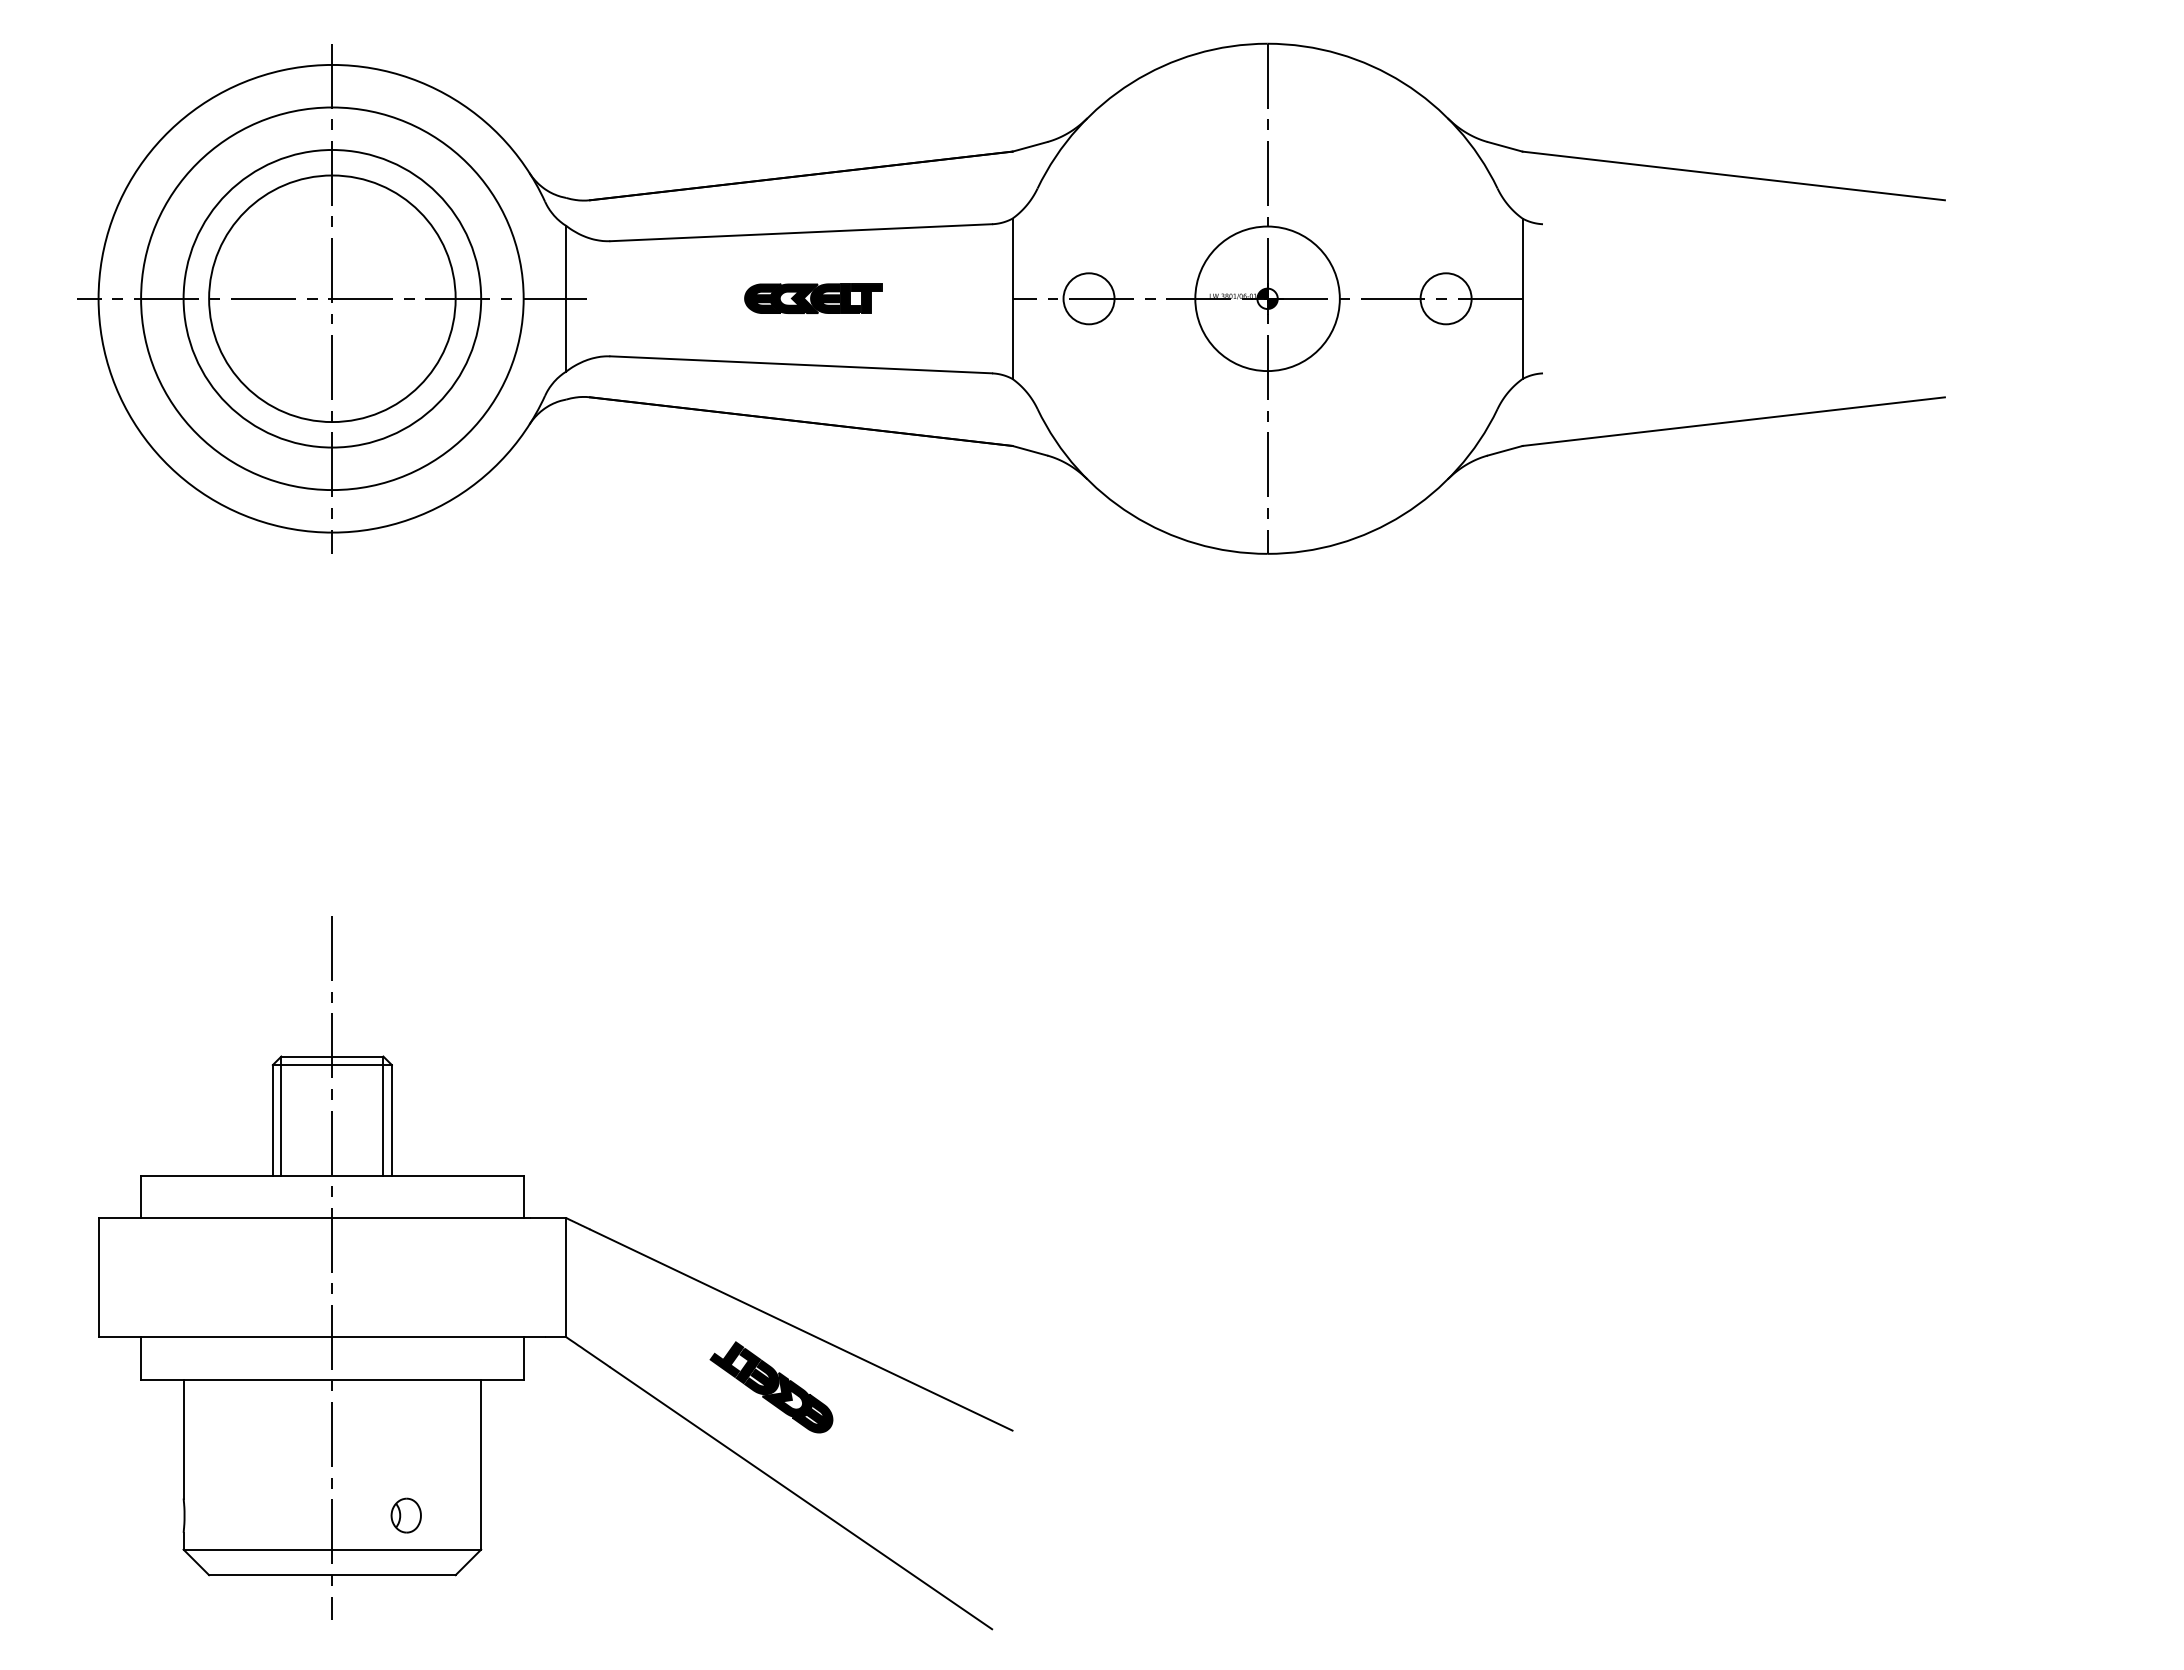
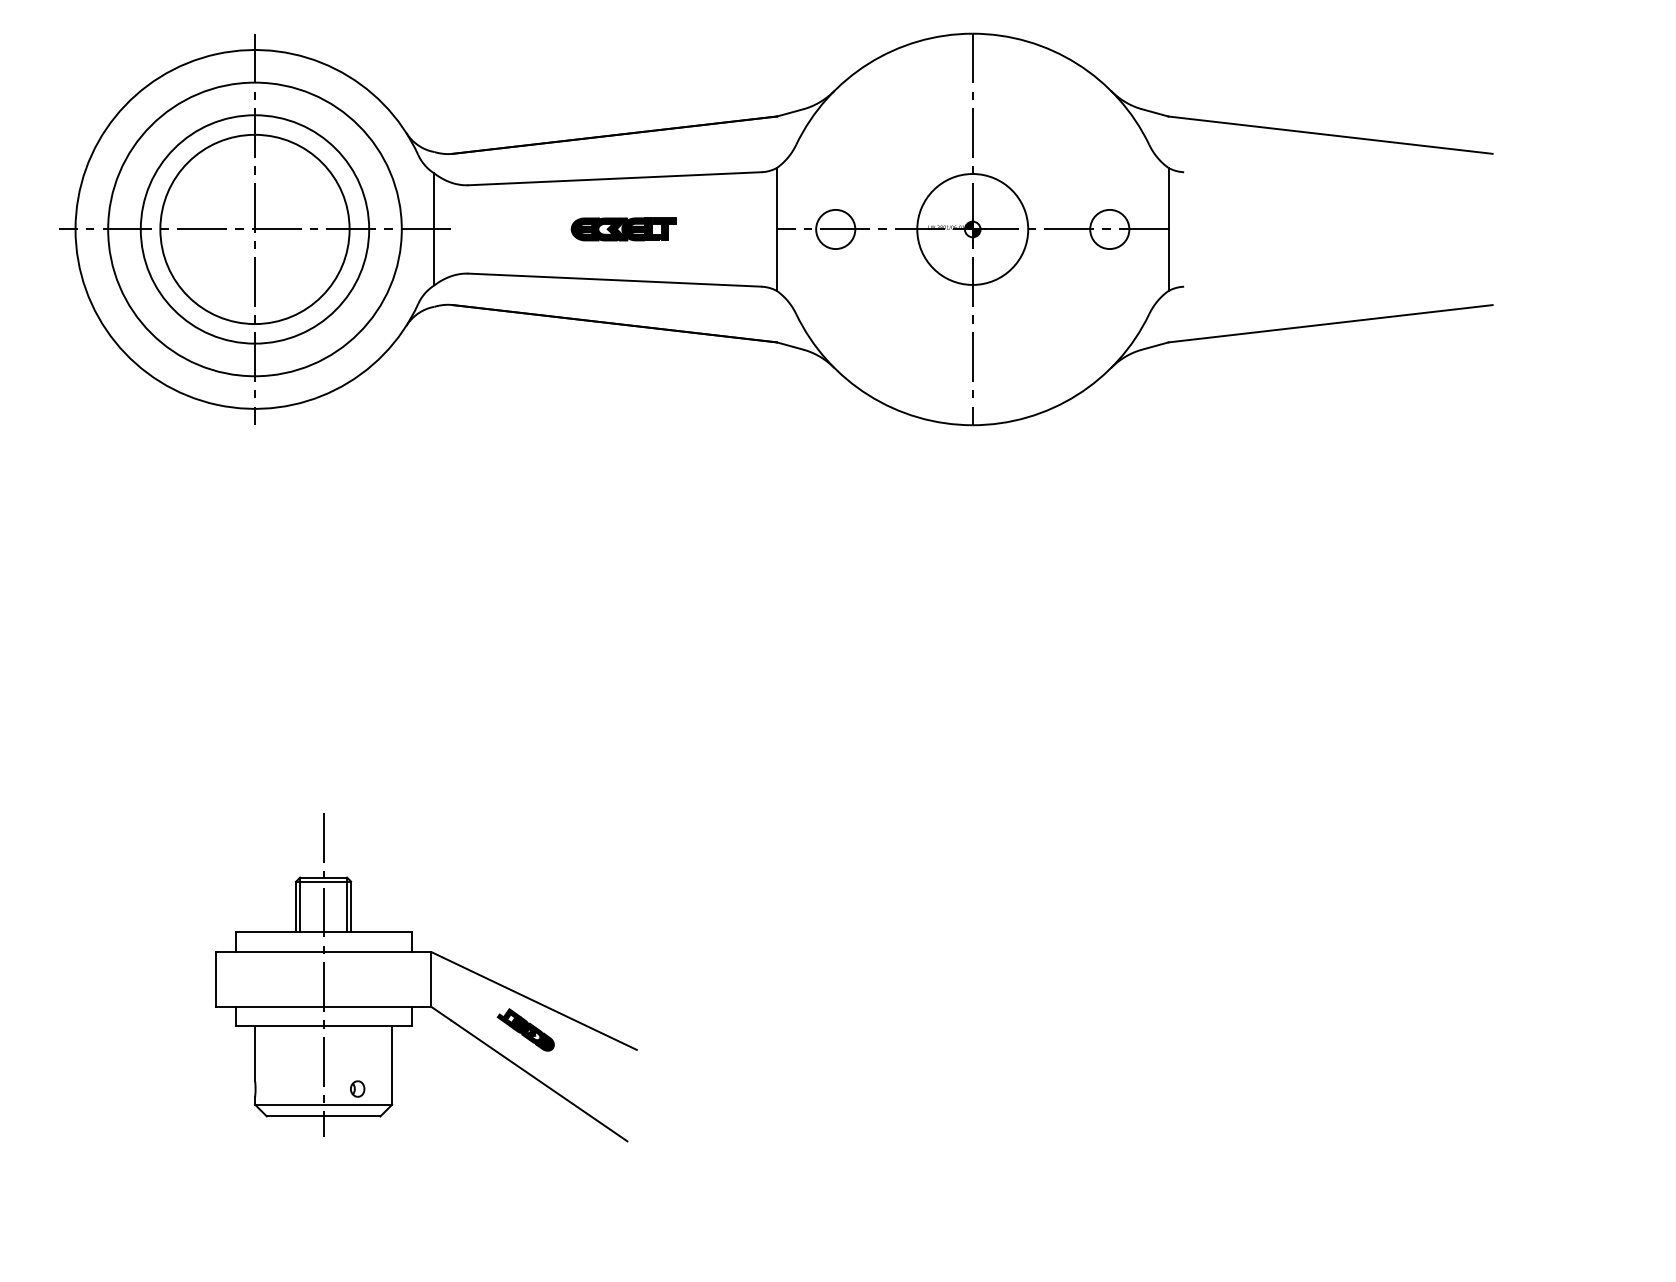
part: (555, 1273) -> (426, 977), size x0.6

